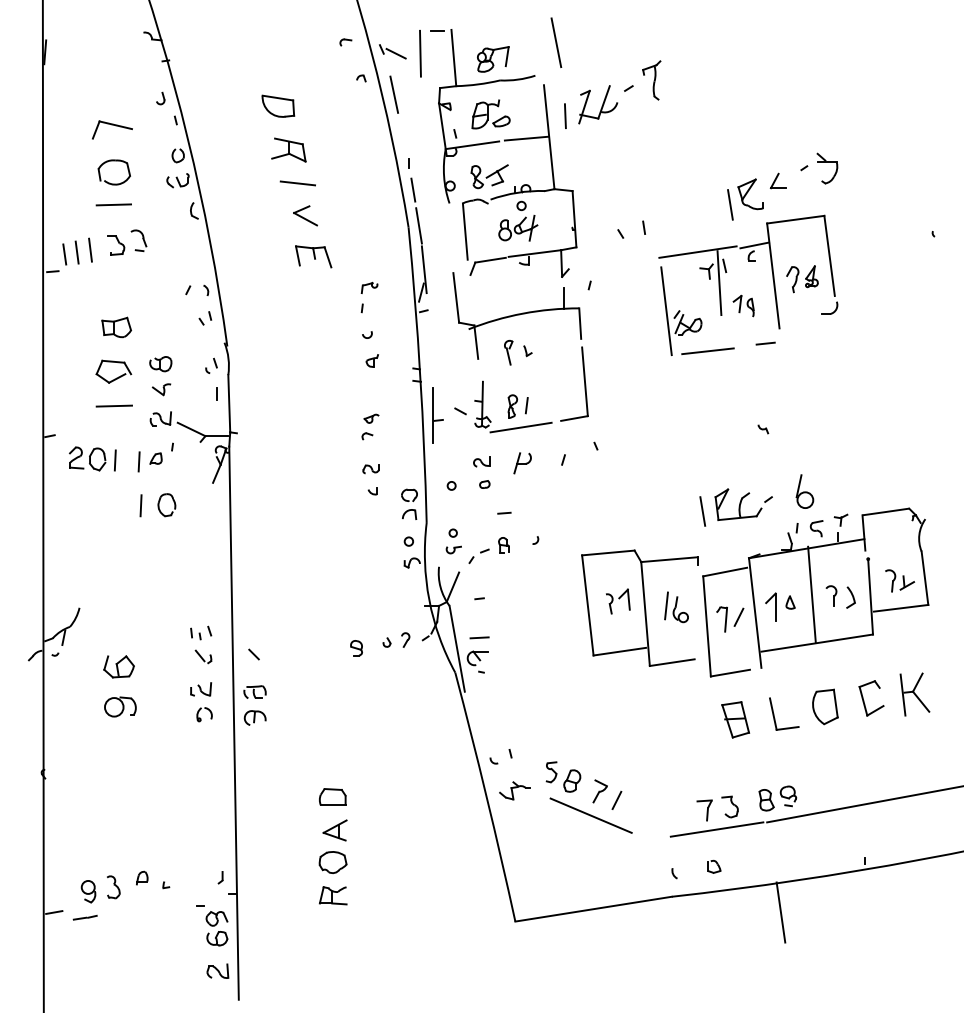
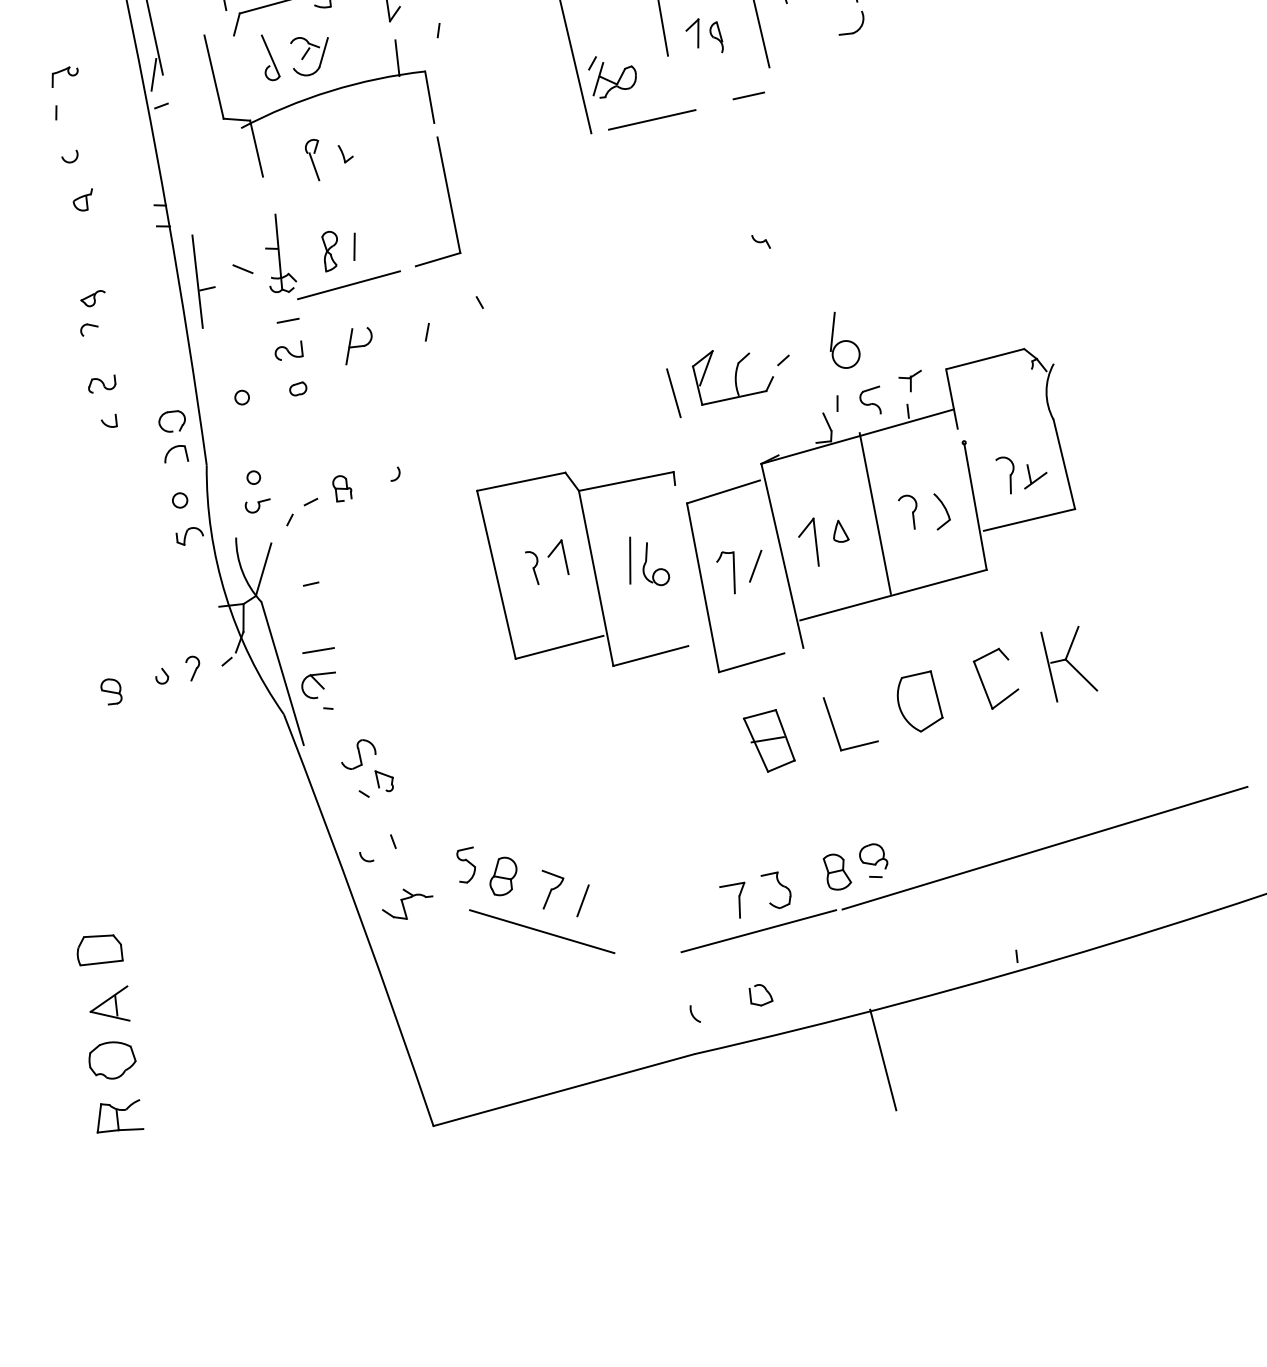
part: (505, 290) -> (296, 55), added
line: (504, 512) -> (288, 319), moved
part: (500, 709) -> (367, 768), added

